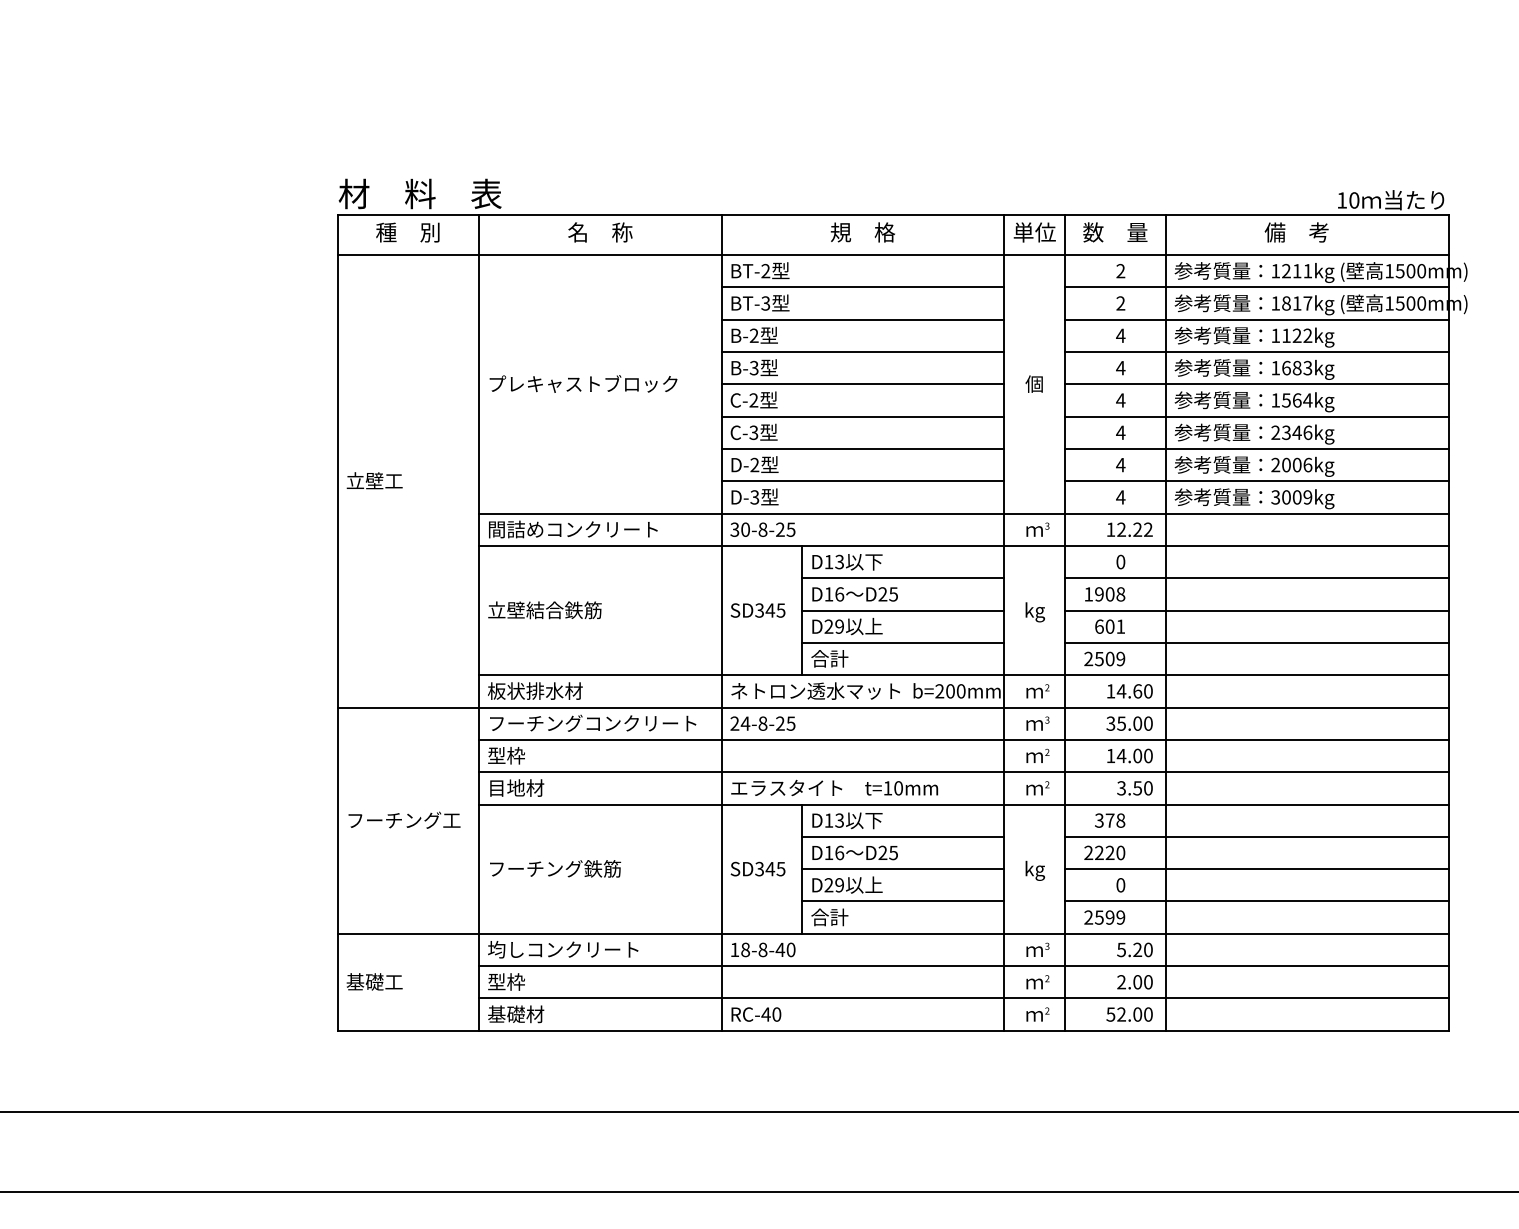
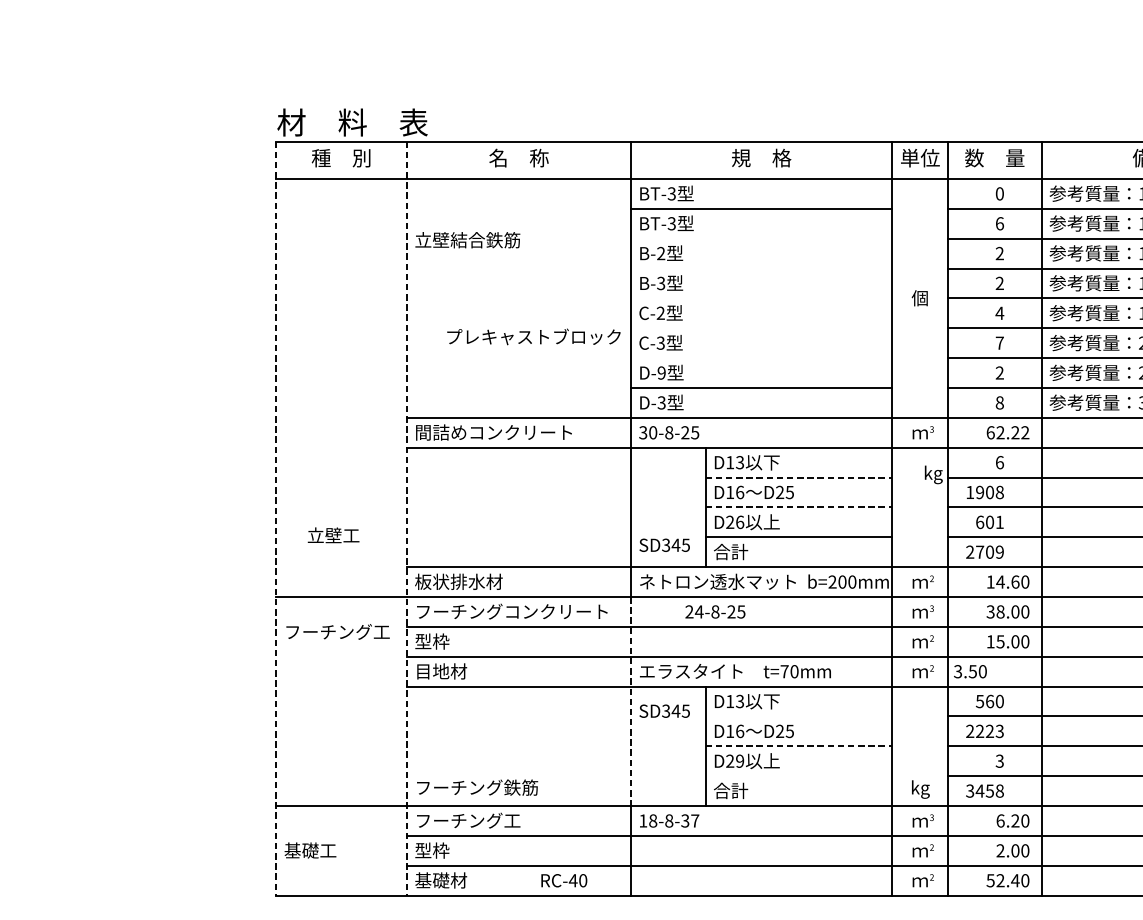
text: (765, 271) -> (671, 194), BT-2 -> BT-3
text: (1120, 271) -> (999, 194), 2 -> 0
text: (1120, 303) -> (999, 223), 2 -> 6
line: (862, 319) -> (761, 238), removed
text: (1120, 335) -> (999, 253), 4 -> 2
line: (862, 352) -> (761, 269), removed
text: (1120, 367) -> (999, 282), 4 -> 2
text: (583, 383) -> (533, 336), moved
line: (862, 384) -> (761, 298), removed
line: (862, 416) -> (761, 328), removed
text: (1120, 432) -> (999, 342), 4 -> 7
line: (862, 448) -> (761, 357), removed
text: (1120, 464) -> (999, 372), 4 -> 2
text: (754, 465) -> (661, 373), D-2 -> D-9
text: (374, 480) -> (333, 535), moved
text: (1120, 497) -> (999, 402), 4 -> 8
text: (1110, 529) -> (990, 432), 12.22 -> 62.22
text: (1120, 561) -> (999, 462), 0 -> 6
line: (903, 578) -> (799, 477), solid -> dashed
text: (544, 610) -> (467, 240), moved
text: (757, 610) -> (664, 545), moved
line: (903, 610) -> (799, 507), solid -> dashed
text: (1034, 612) -> (933, 475), moved
line: (337, 623) -> (276, 519), solid -> dashed
line: (479, 623) -> (407, 519), solid -> dashed
text: (839, 626) -> (739, 522), D29 -> D26
text: (1098, 659) -> (979, 552), 2509 -> 2709
text: (762, 723) -> (714, 611), moved
text: (1121, 723) -> (1000, 611), 35.00 -> 38.00
text: (1121, 756) -> (1000, 642), 14.00 -> 15.00
text: (887, 788) -> (784, 671), t=10mm -> t=70mm
text: (1134, 788) -> (969, 671), moved
text: (404, 819) -> (338, 631), moved
text: (1110, 820) -> (990, 701), 378 -> 560
line: (721, 821) -> (630, 702), solid -> dashed
line: (903, 836) -> (799, 716), removed
text: (1120, 852) -> (999, 730), 2220 -> 2223
text: (555, 868) -> (477, 787), moved
text: (757, 868) -> (664, 710), moved
line: (903, 869) -> (799, 746), solid -> dashed
text: (1034, 870) -> (920, 789), moved
text: (1120, 885) -> (999, 761), 0 -> 3
line: (903, 901) -> (799, 776), removed
text: (1104, 917) -> (984, 791), 2599 -> 3458
text: (563, 949) -> (484, 820), 均しコンクリート -> フーチング工
text: (785, 949) -> (690, 820), 18-8-40 -> 18-8-37
text: (1121, 949) -> (1000, 820), 5.20 -> 6.20
text: (756, 1014) -> (564, 880), moved
text: (1137, 1014) -> (1015, 880), 52.00 -> 52.40

